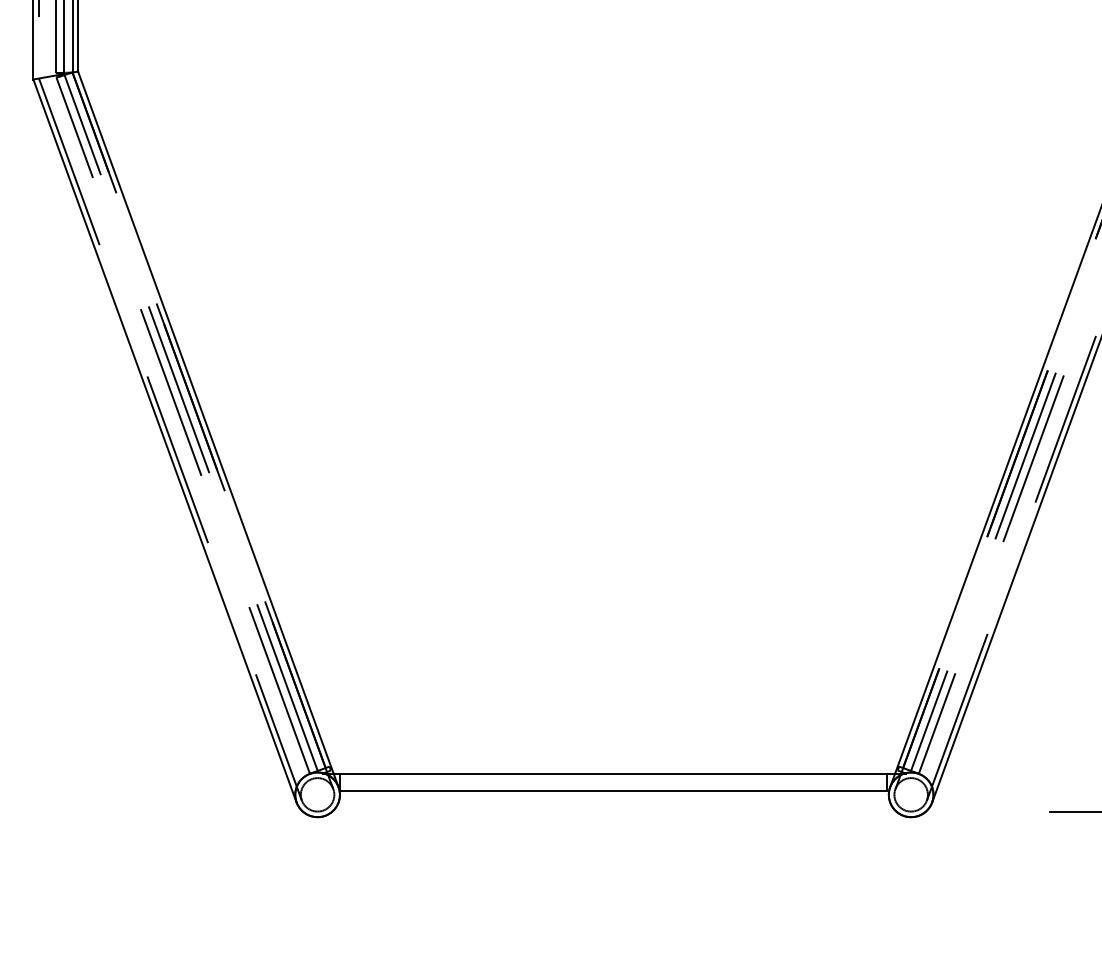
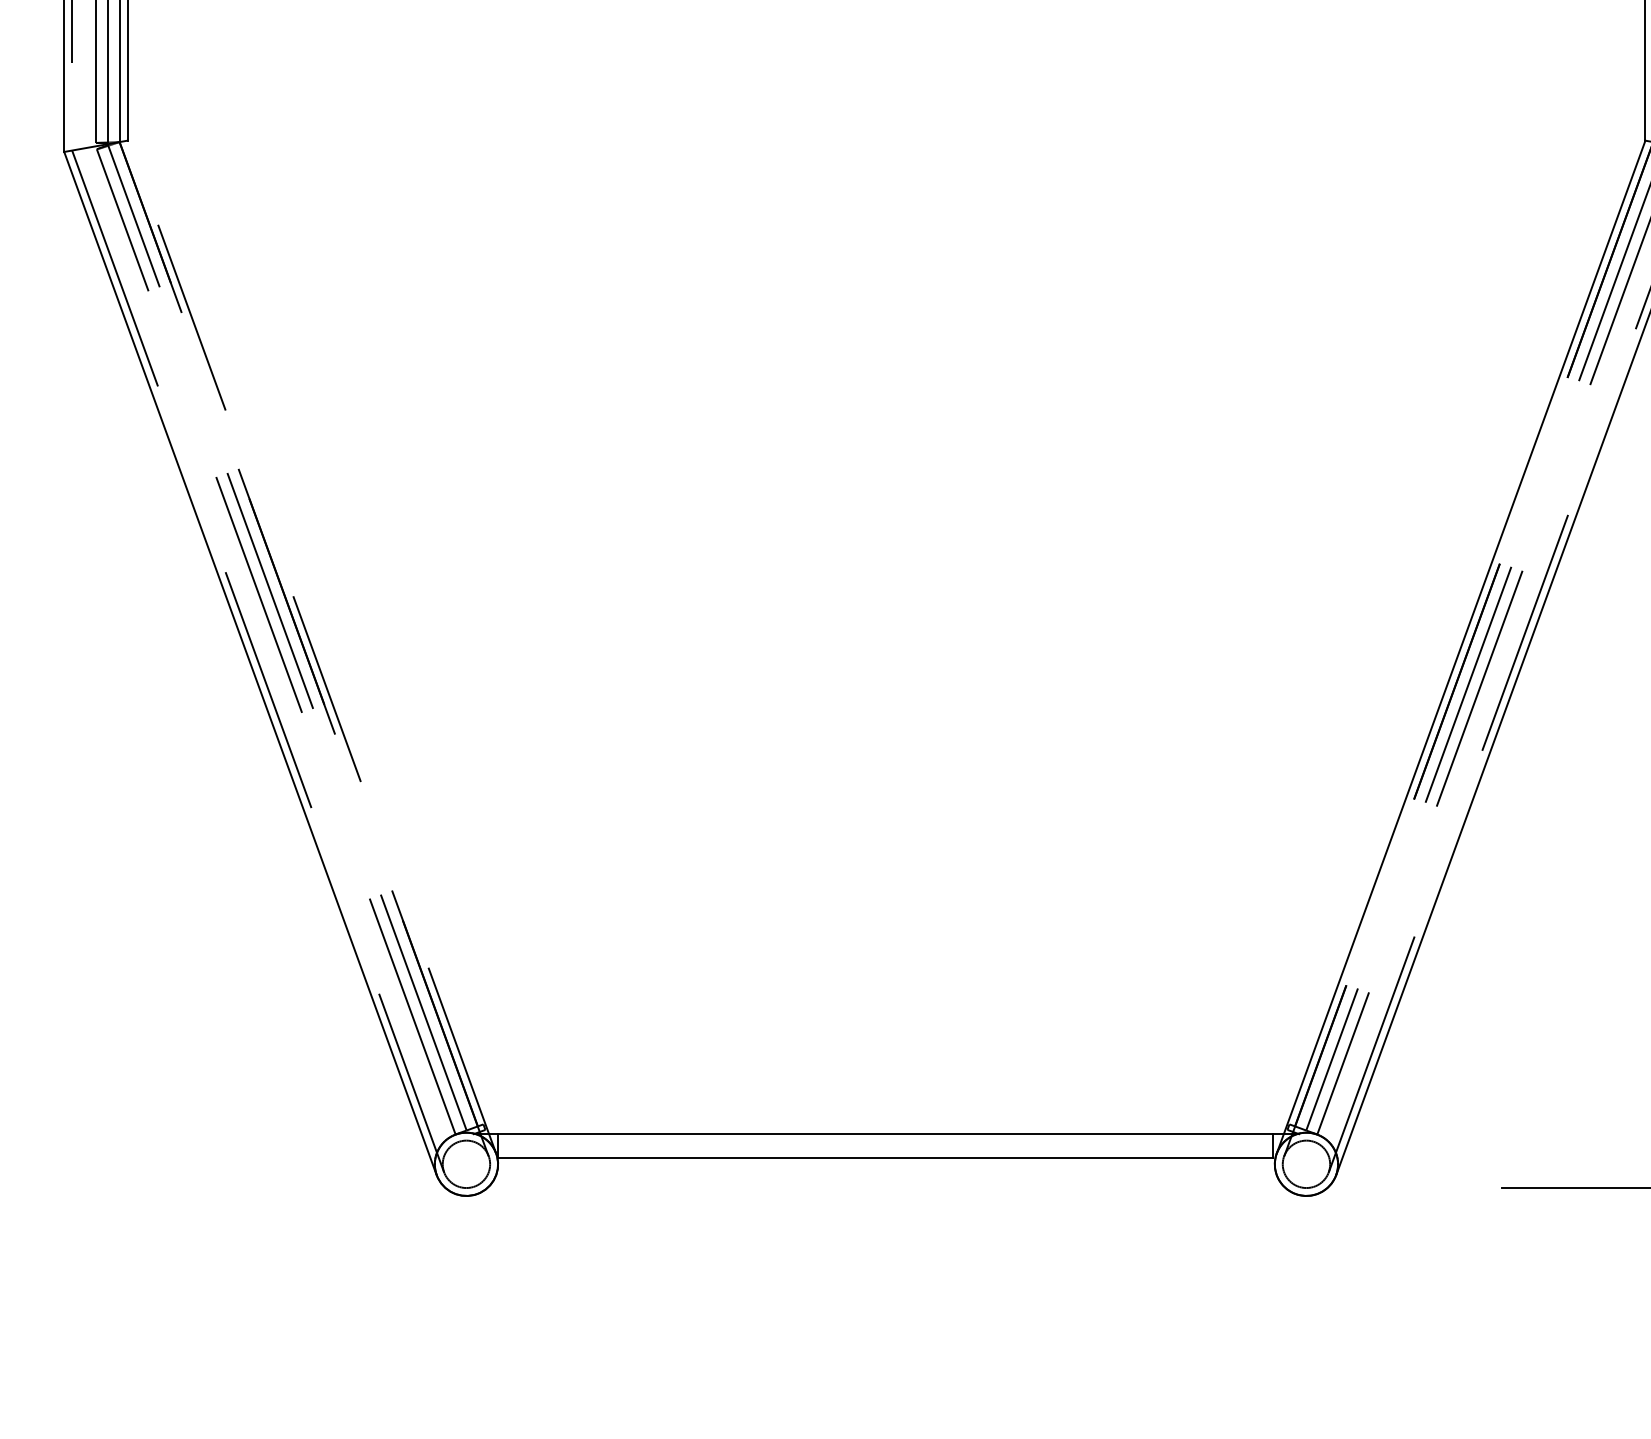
line: (208, 429) -> (311, 647), solid -> dashed

